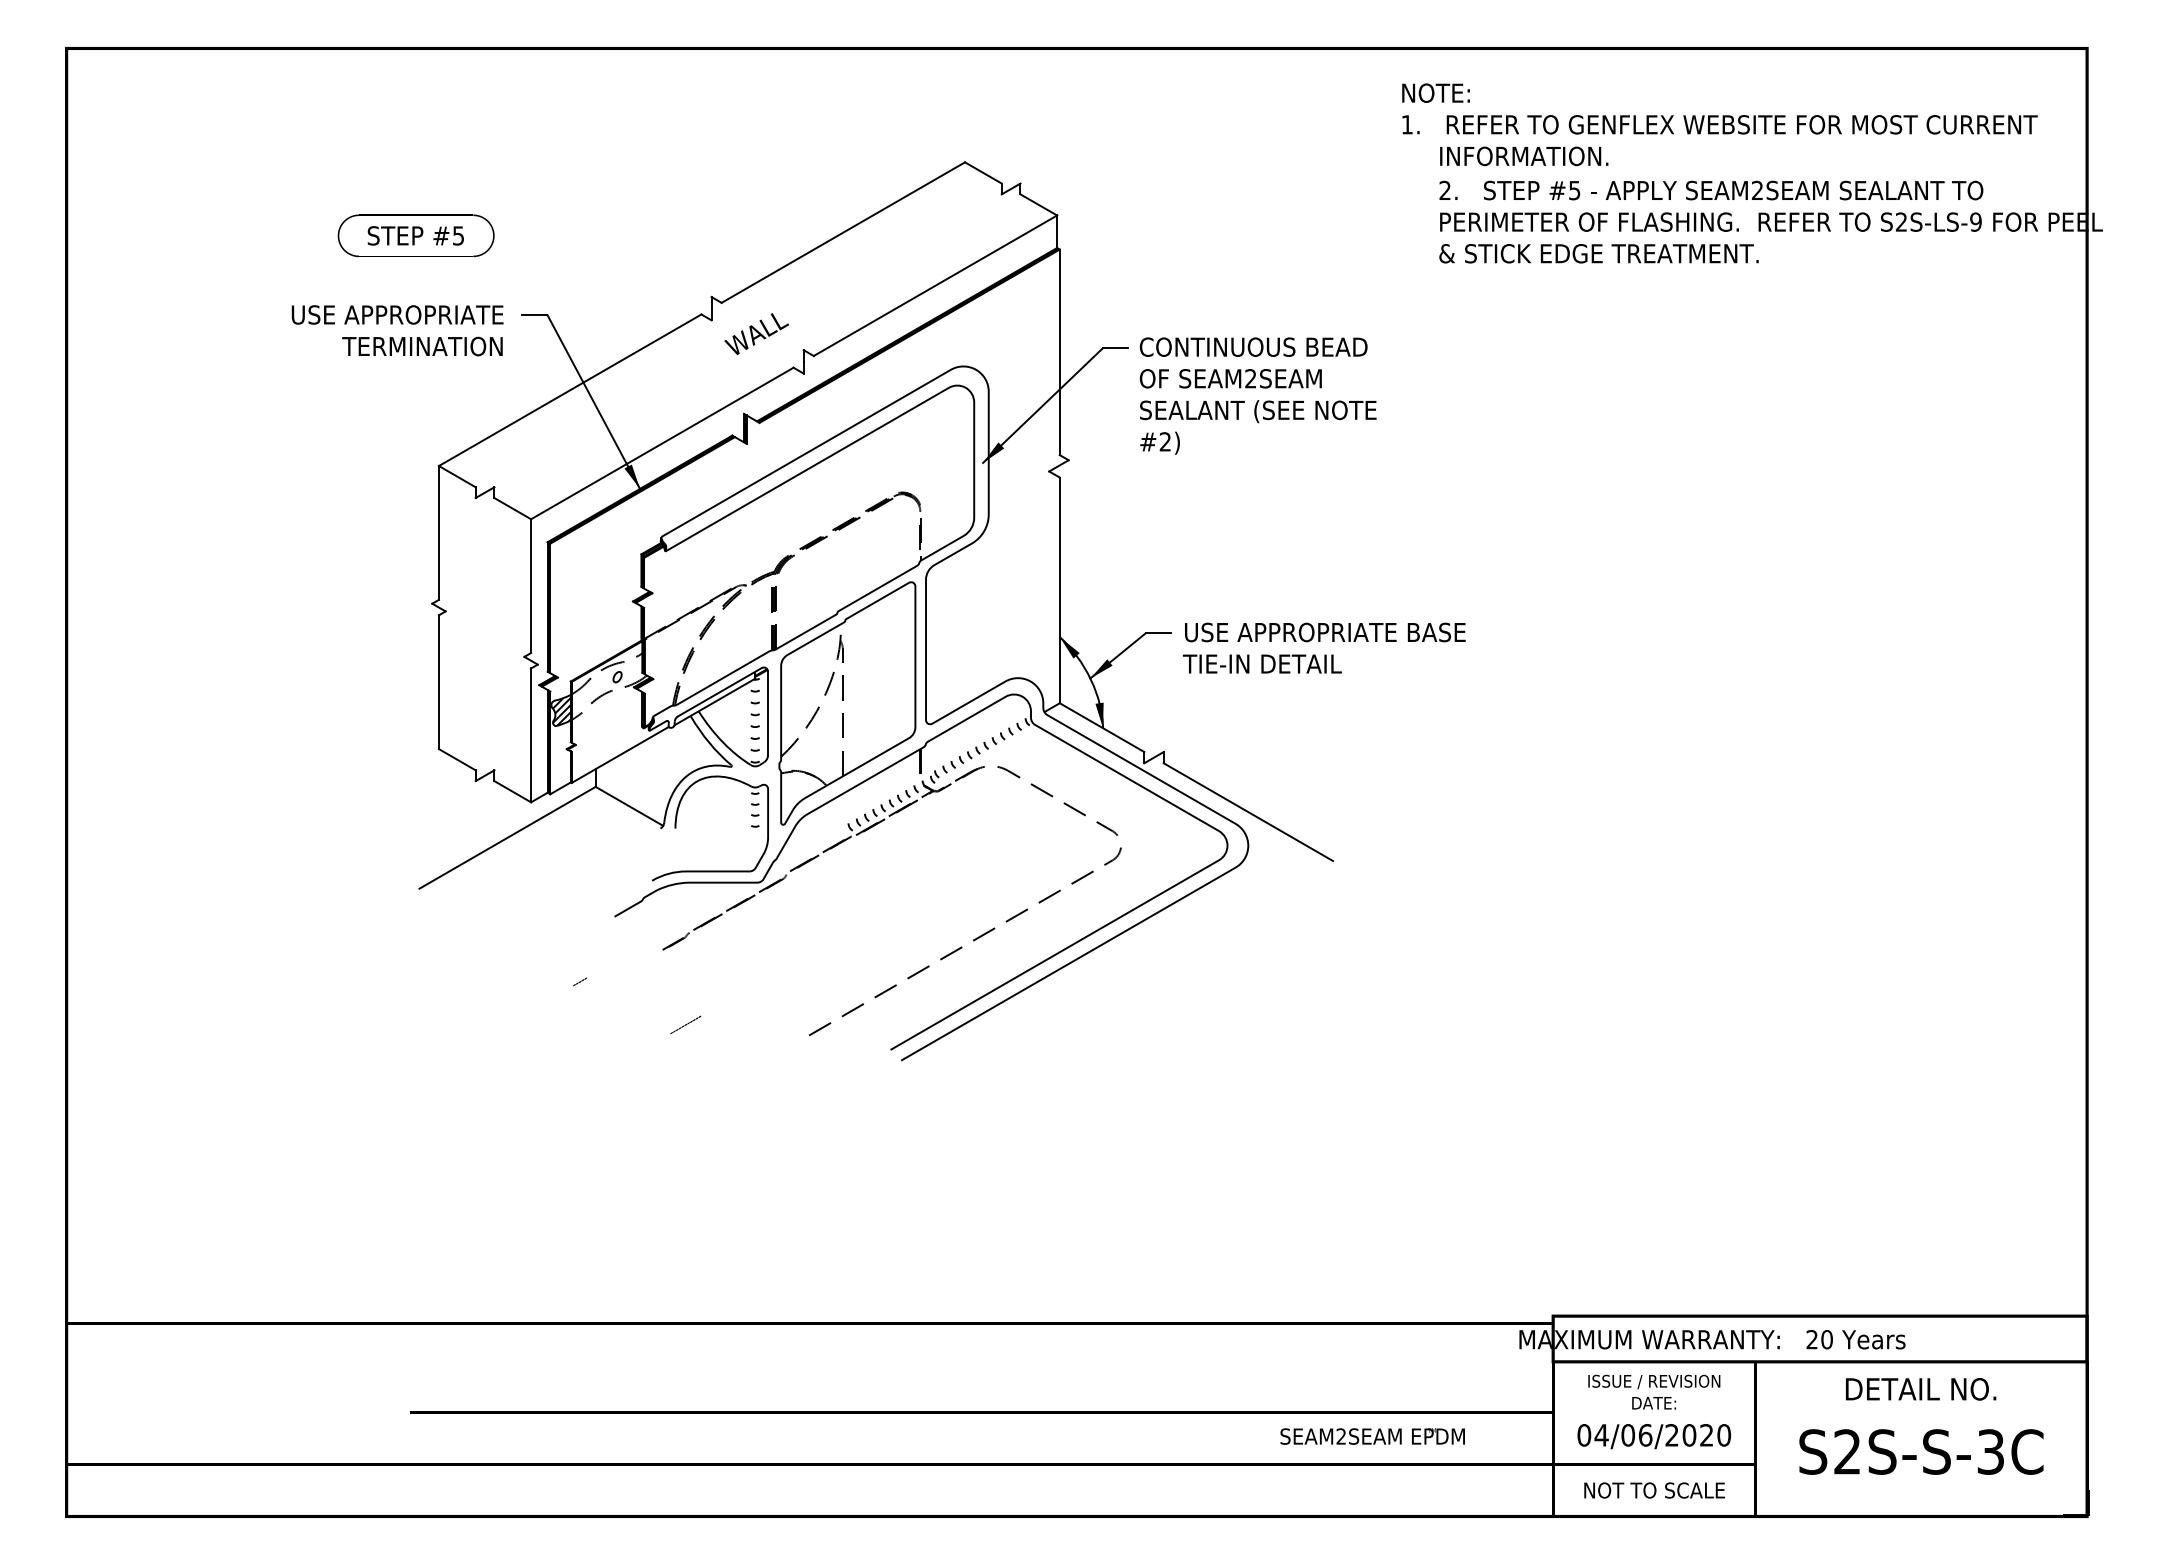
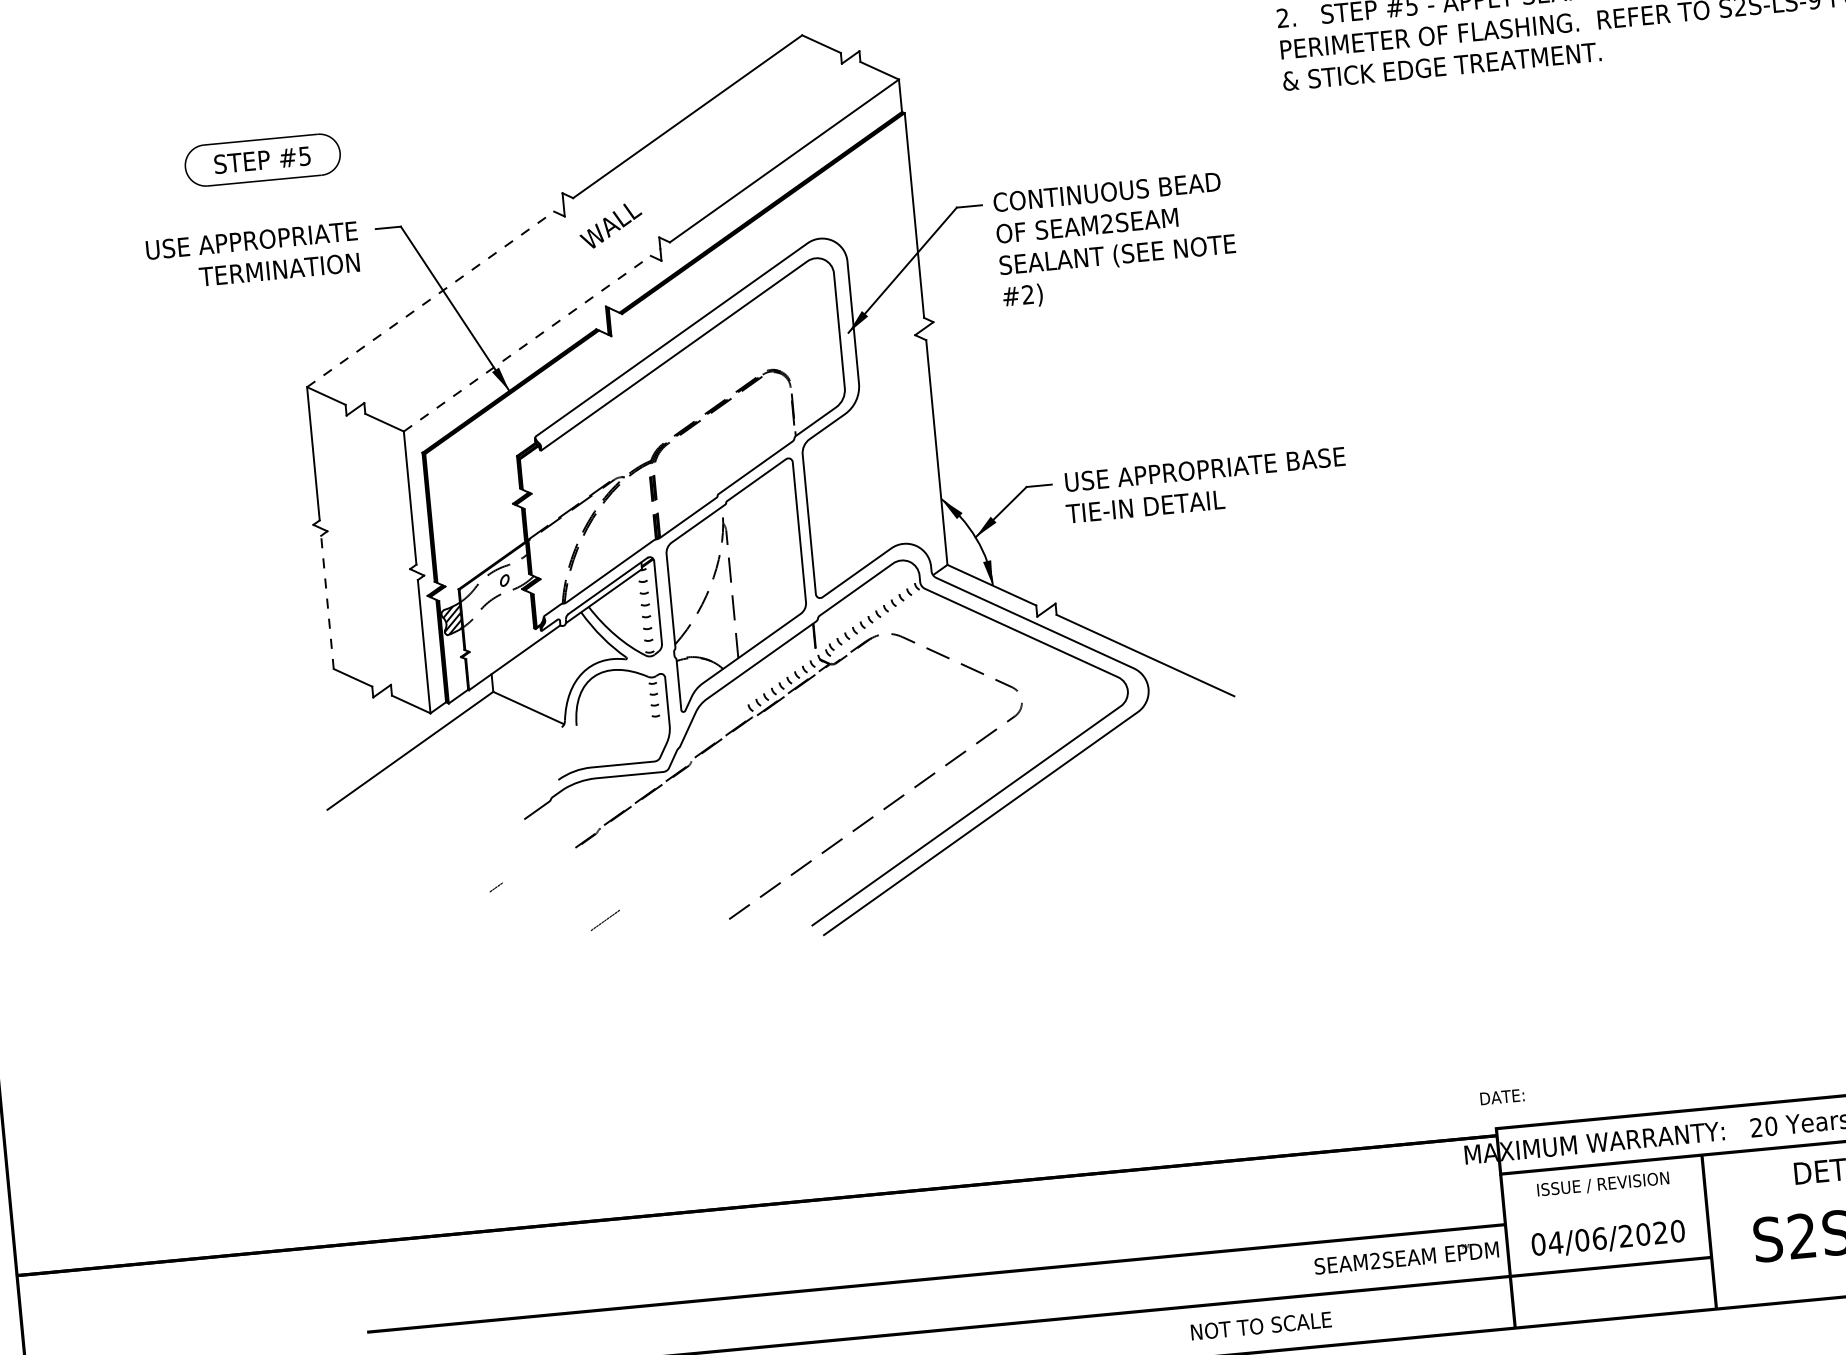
line: (570, 390) -> (430, 299), solid -> dashed
line: (662, 443) -> (527, 343), solid -> dashed
line: (438, 682) -> (327, 602), solid -> dashed
text: (1654, 1403) -> (1502, 1097), moved
text: (1372, 1436) -> (1406, 1258), moved
text: (1654, 1490) -> (1261, 1326), moved

